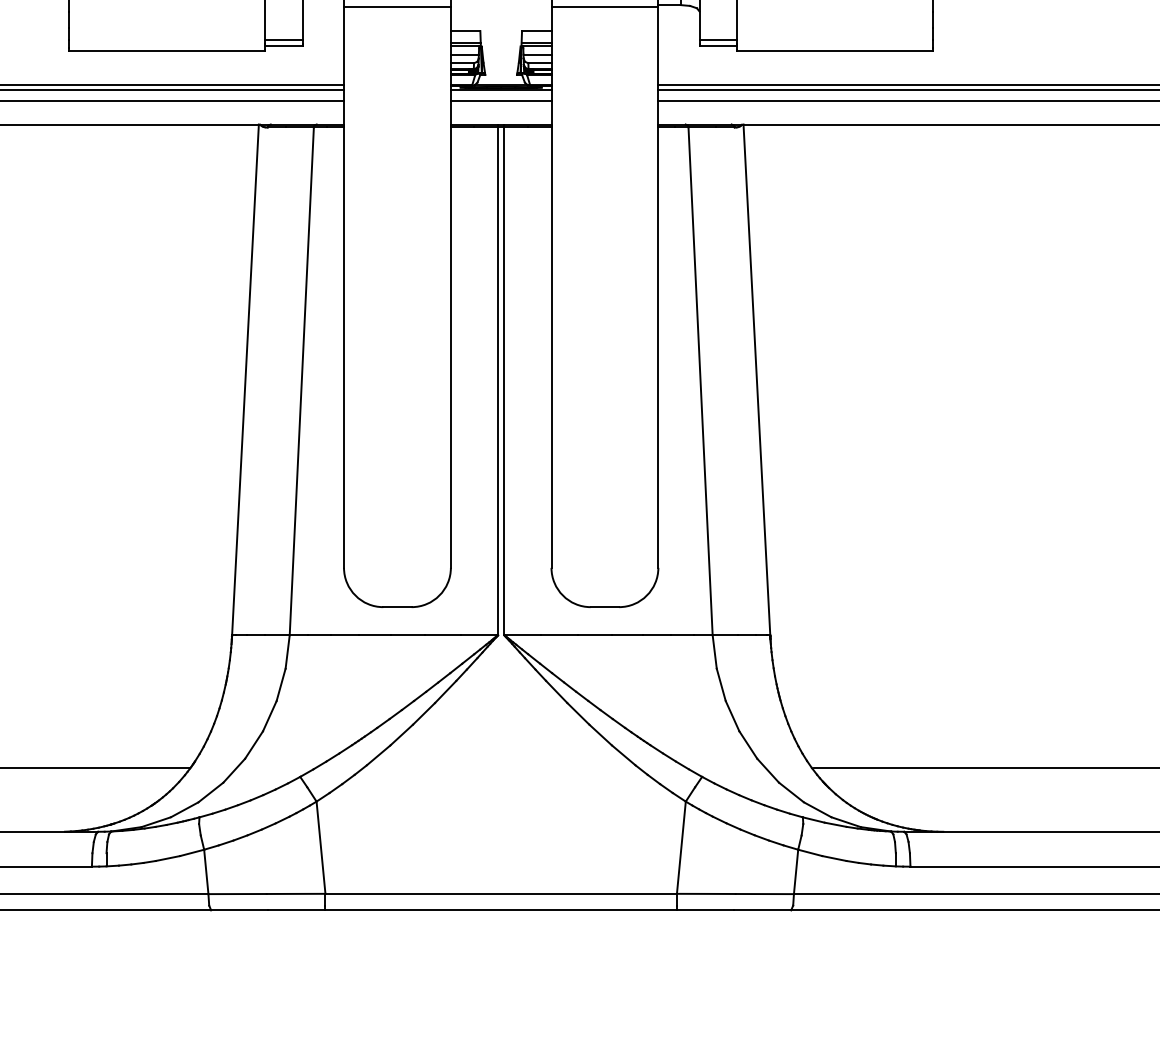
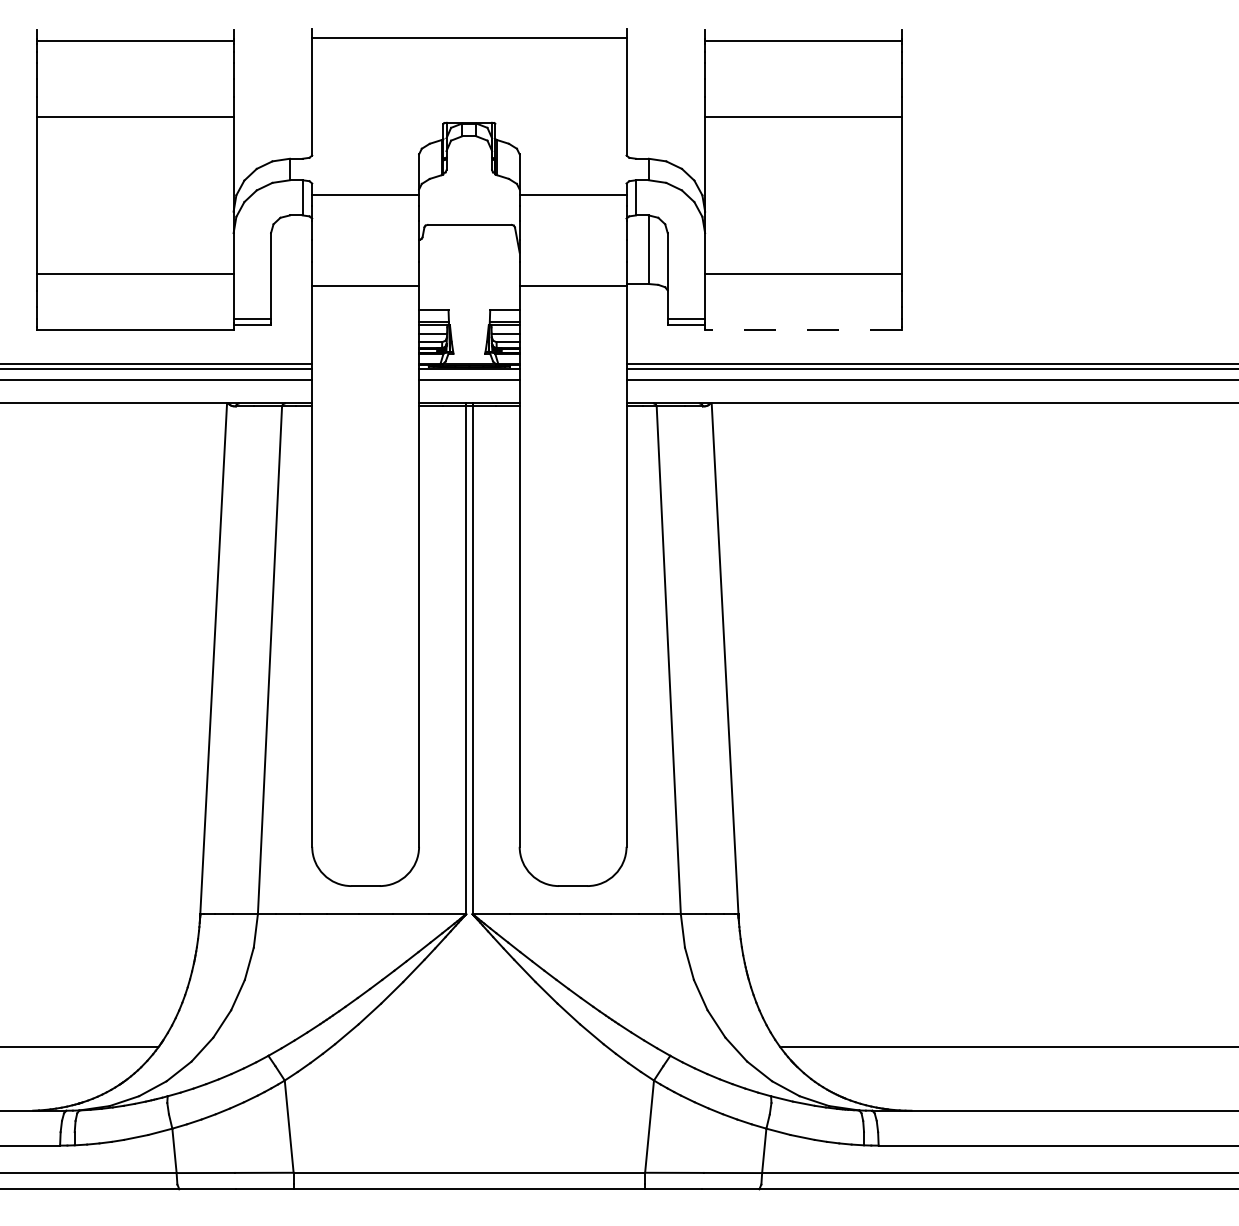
line: (834, 51) -> (802, 330), solid -> dashed

